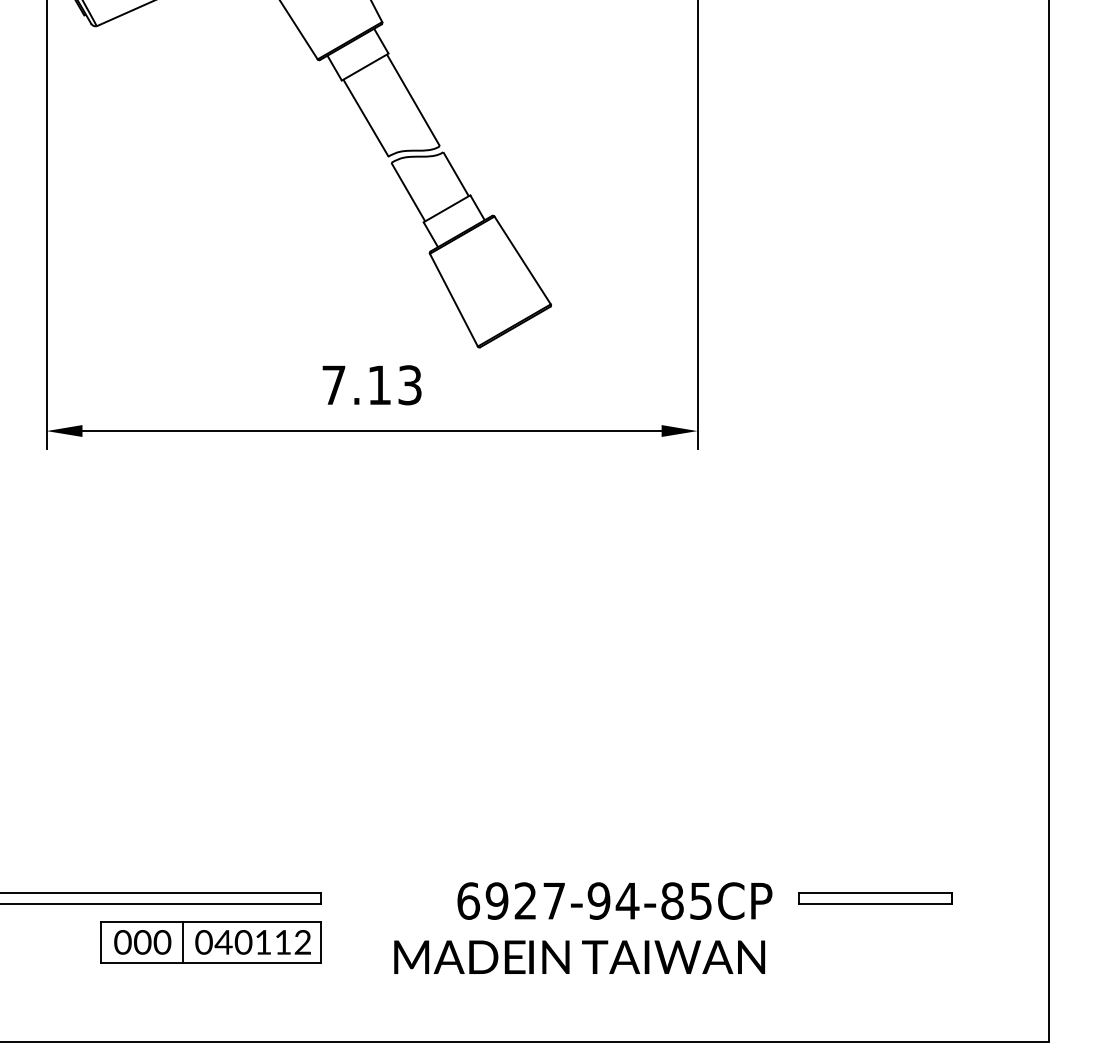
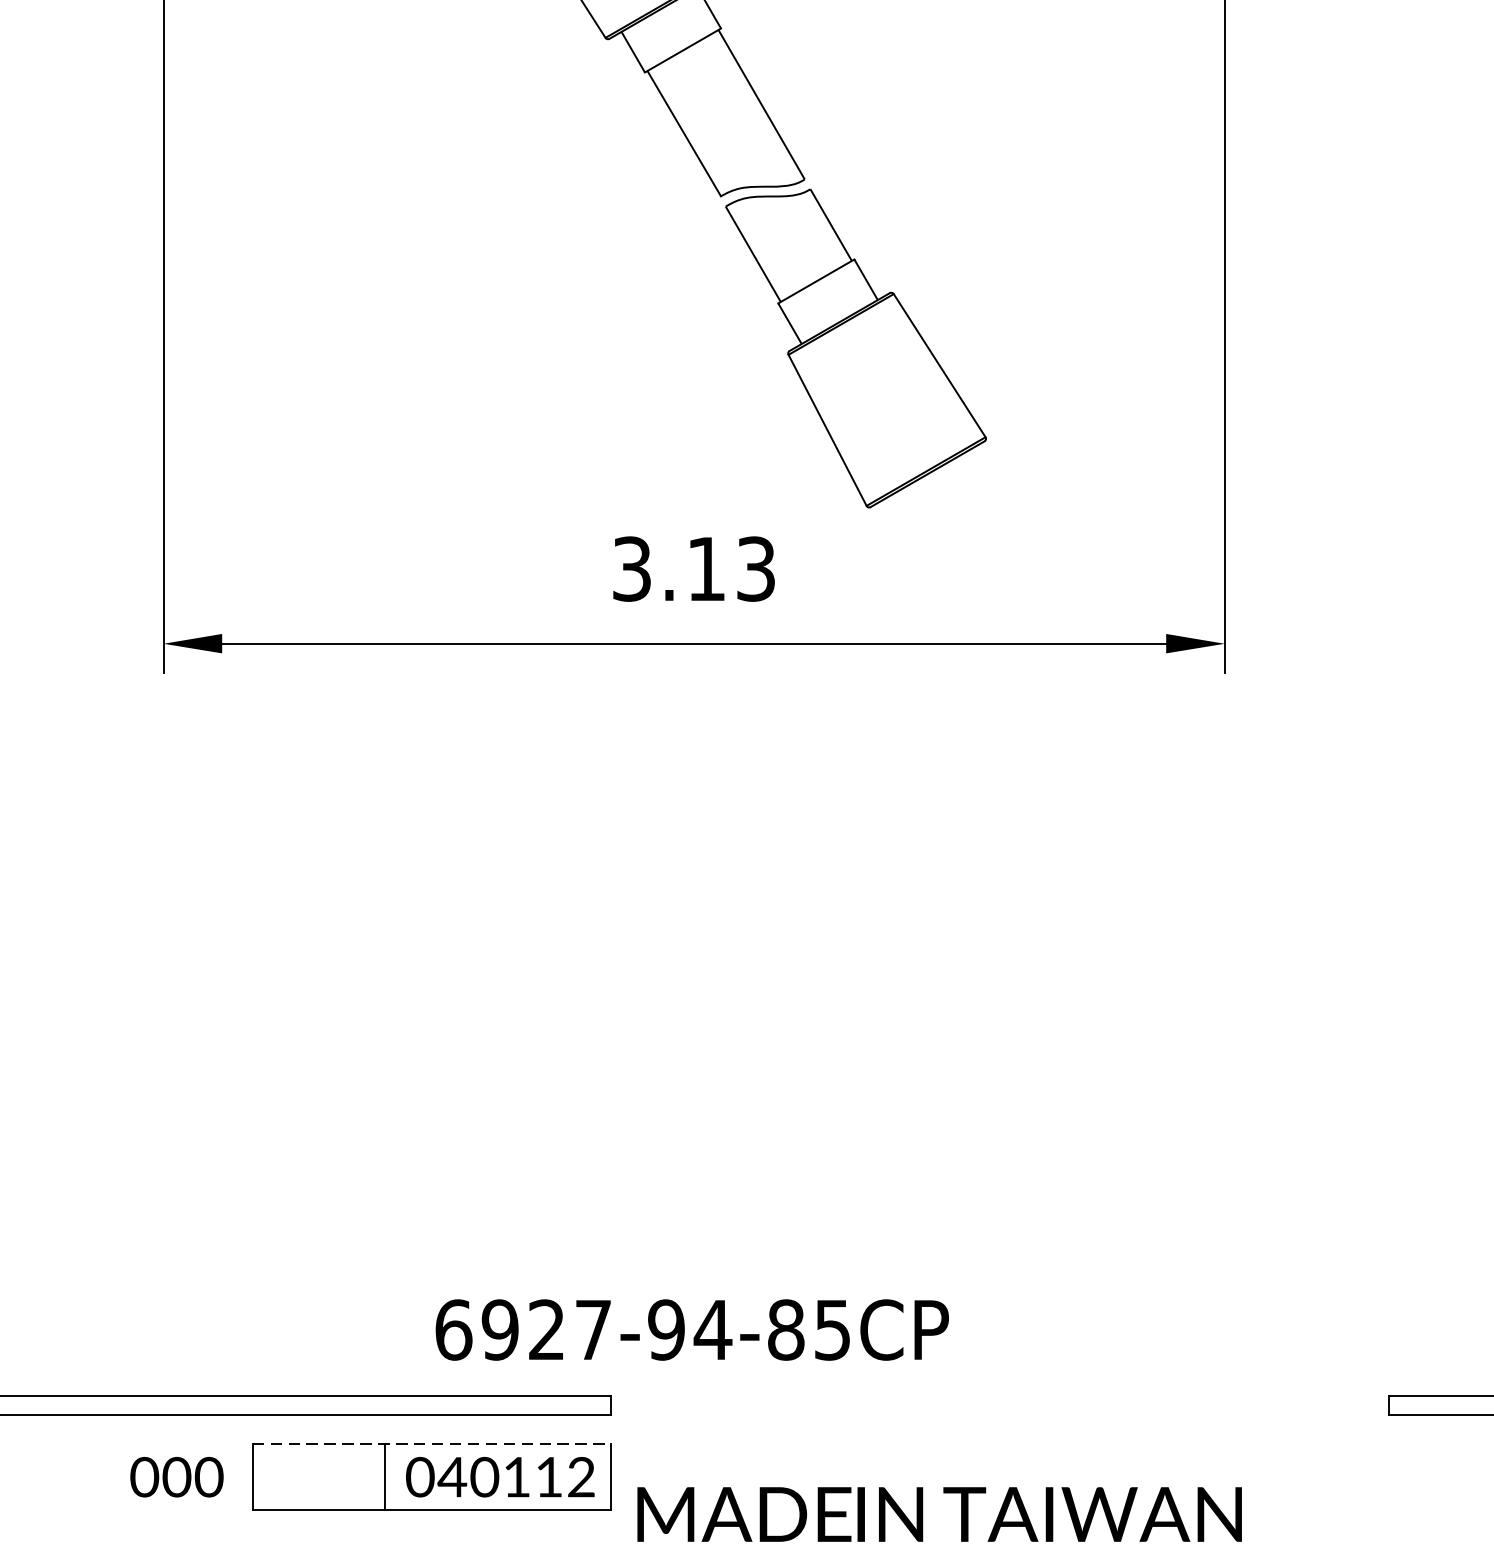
text: (333, 385) -> (631, 569), 7.13 -> 3.13
text: (614, 900) -> (691, 1329), moved
line: (211, 922) -> (432, 1444), solid -> dashed
text: (142, 942) -> (176, 1477), moved
text: (579, 956) -> (939, 1513), moved

